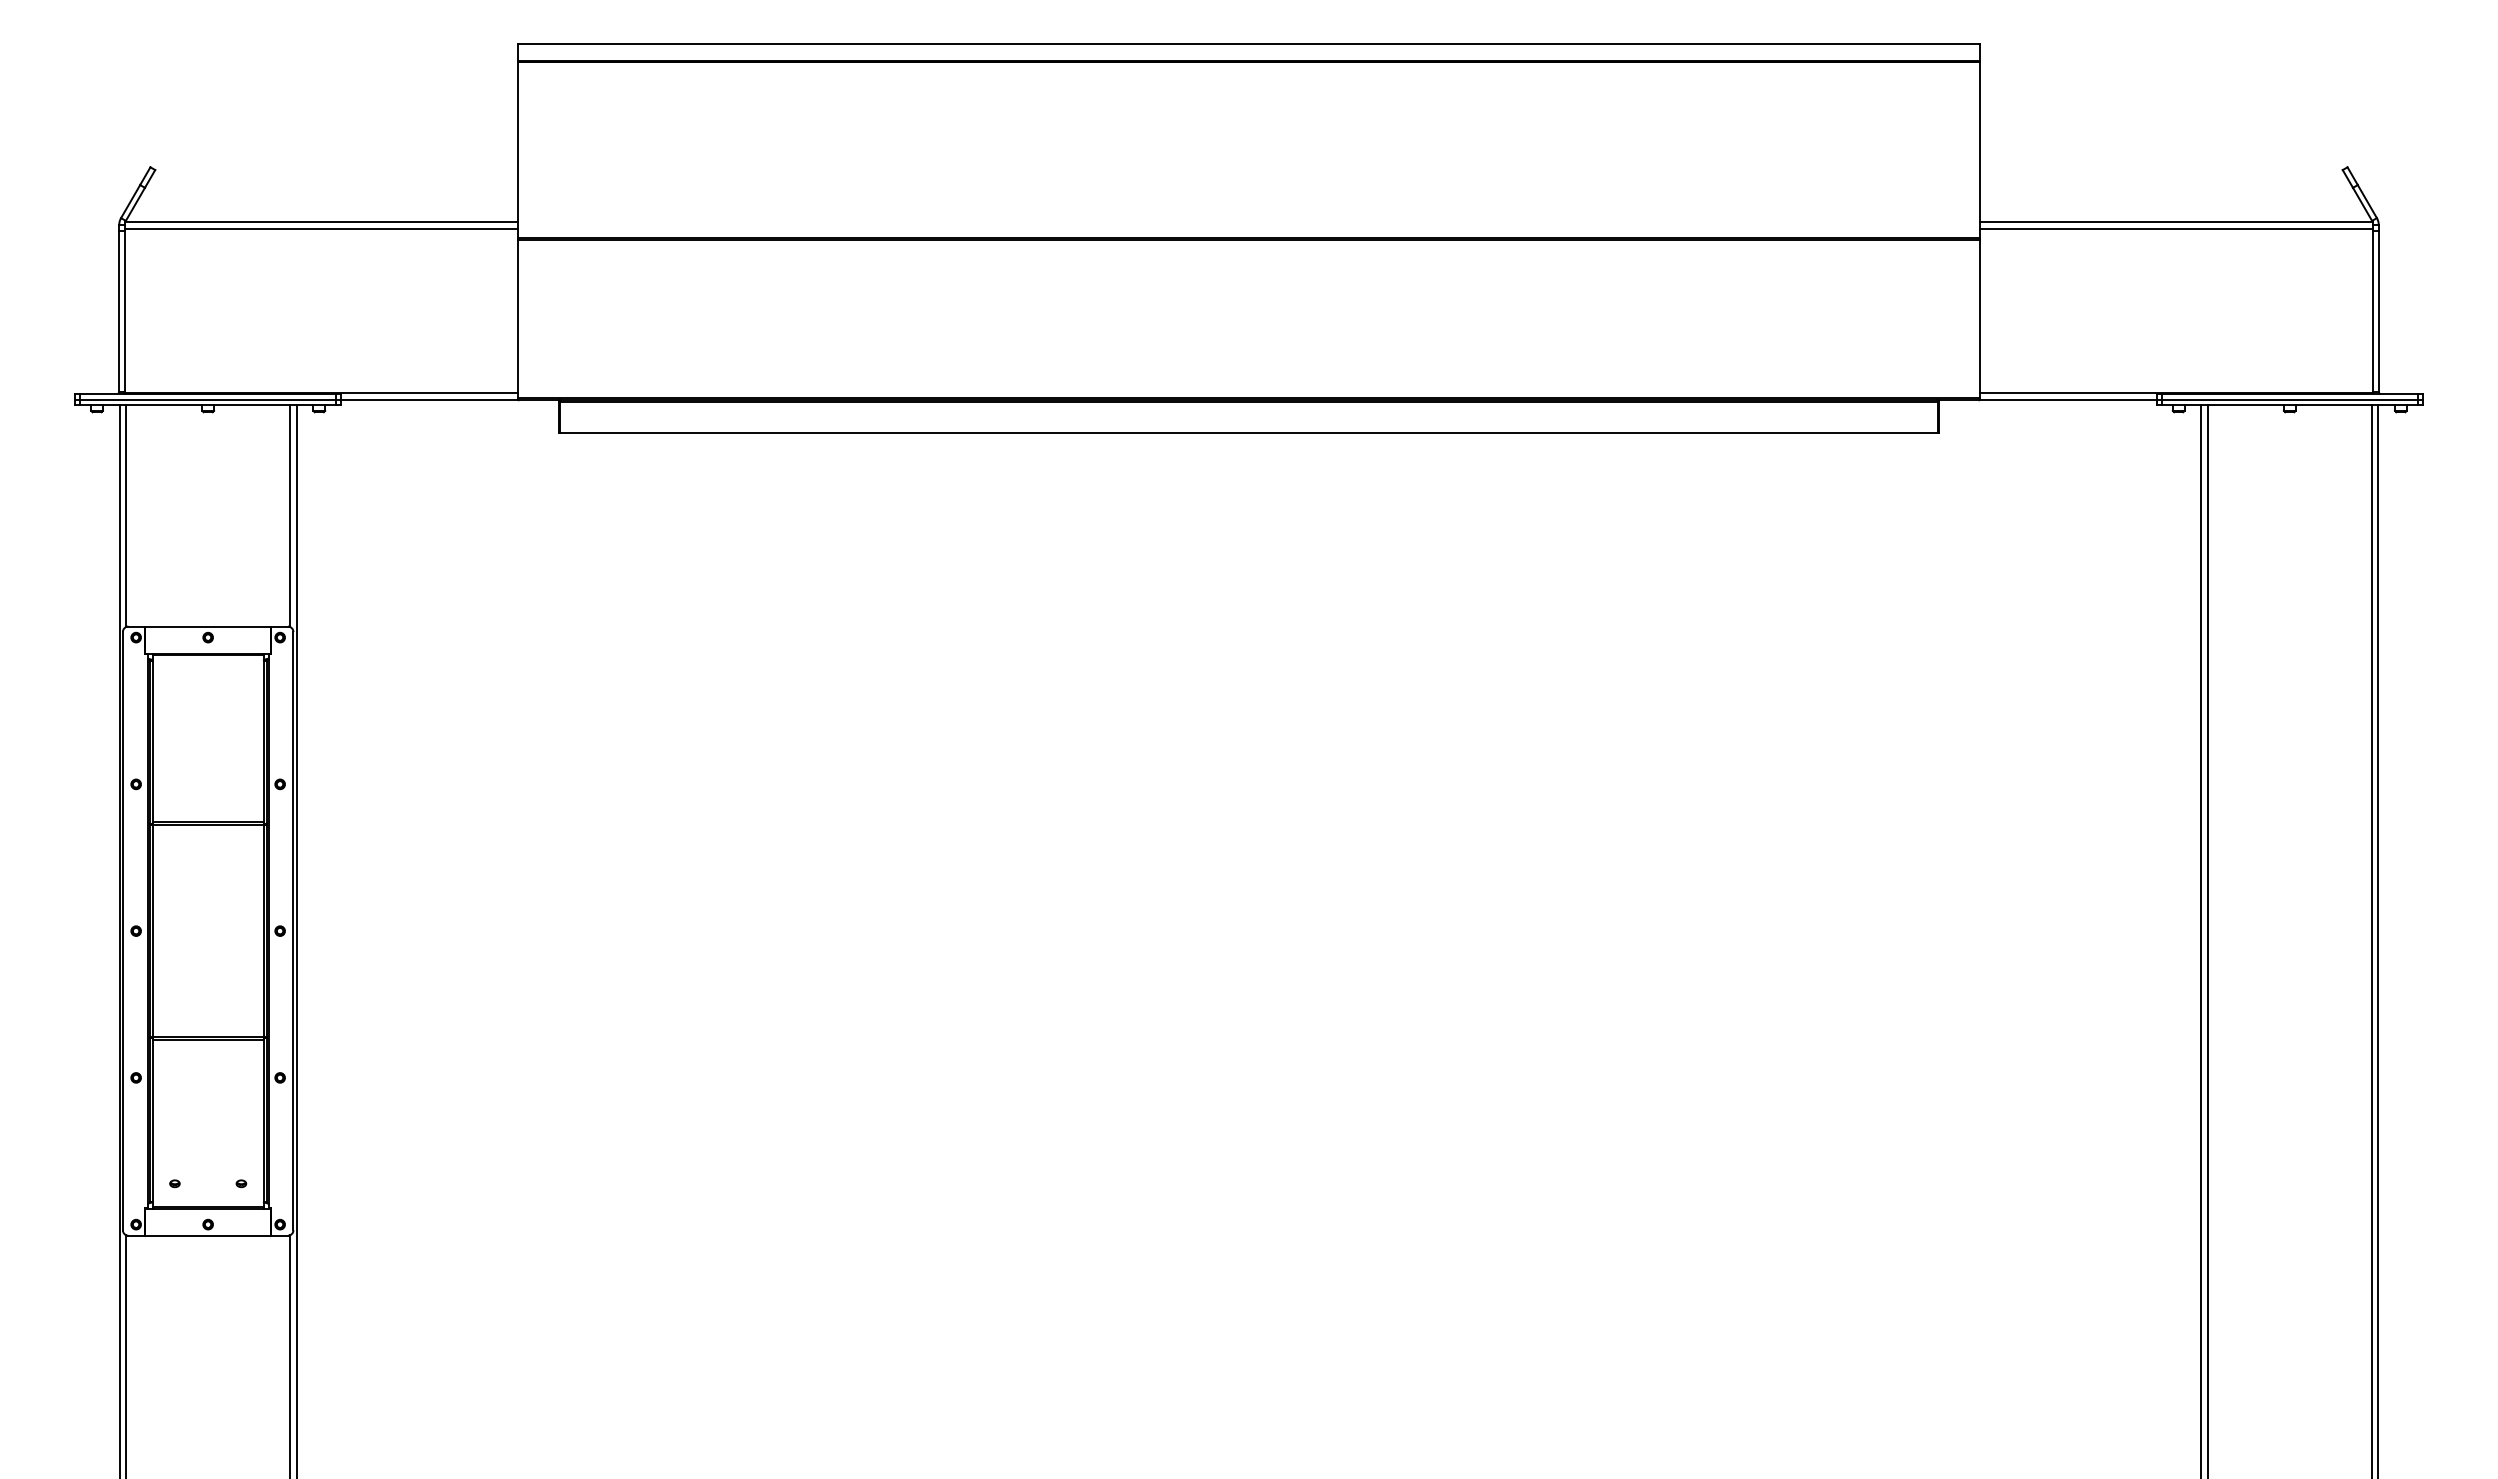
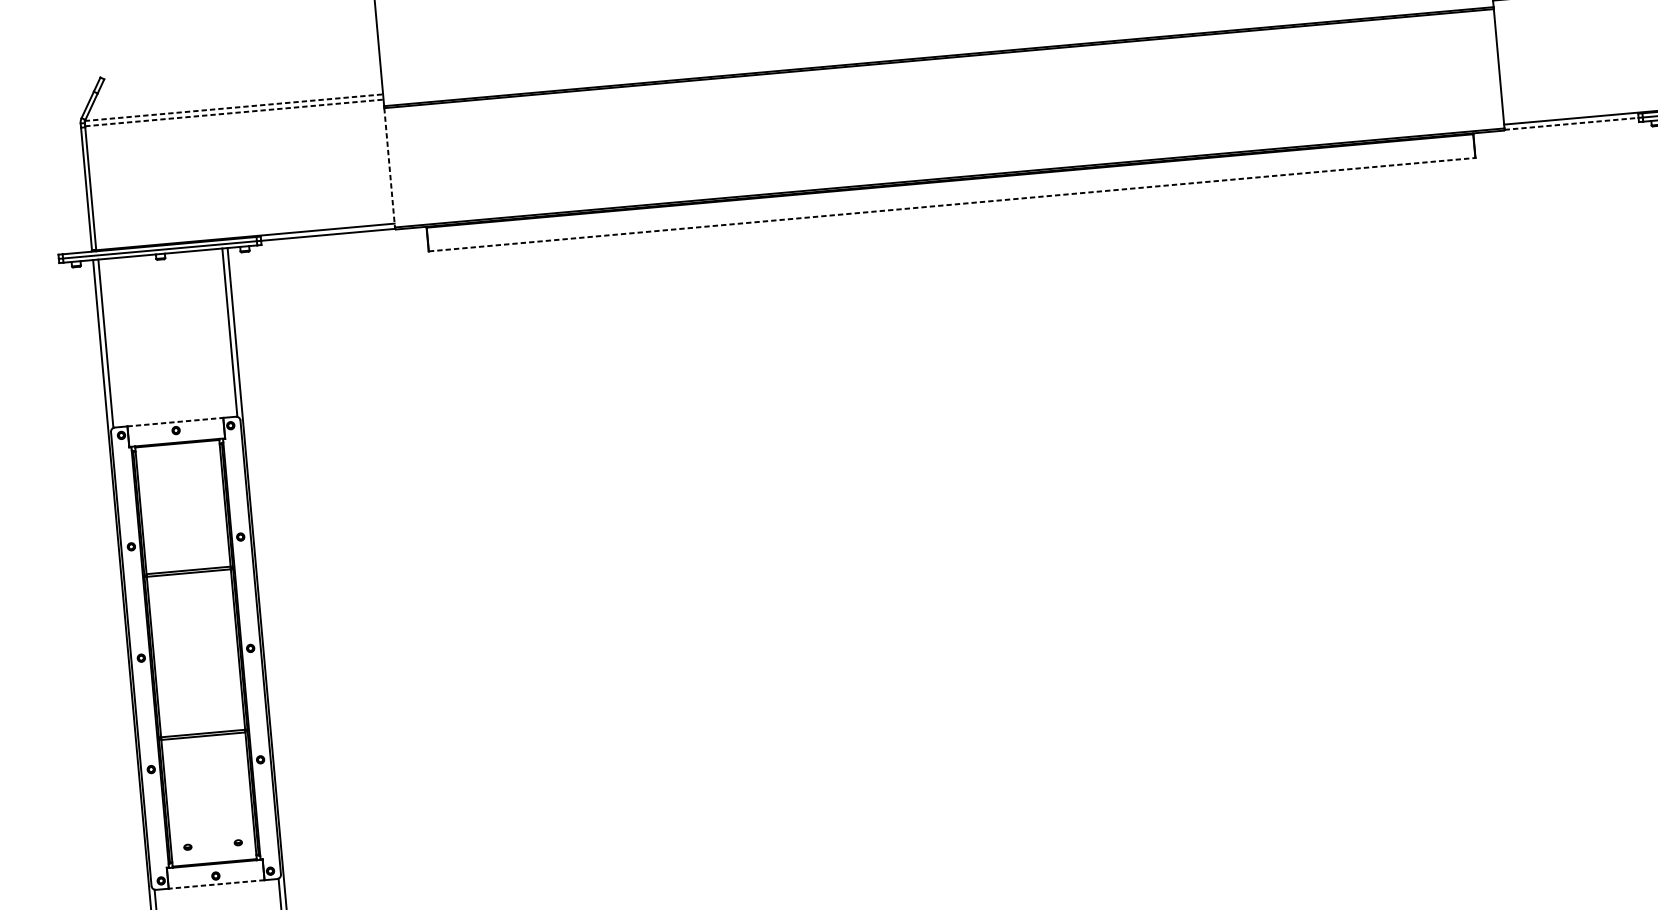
line: (321, 222) -> (234, 107), solid -> dashed
line: (321, 229) -> (234, 113), solid -> dashed
line: (517, 319) -> (389, 168), solid -> dashed
line: (2068, 399) -> (1571, 123), solid -> dashed
line: (1249, 432) -> (952, 204), solid -> dashed
line: (208, 626) -> (175, 422), solid -> dashed
line: (207, 1235) -> (216, 884), solid -> dashed

